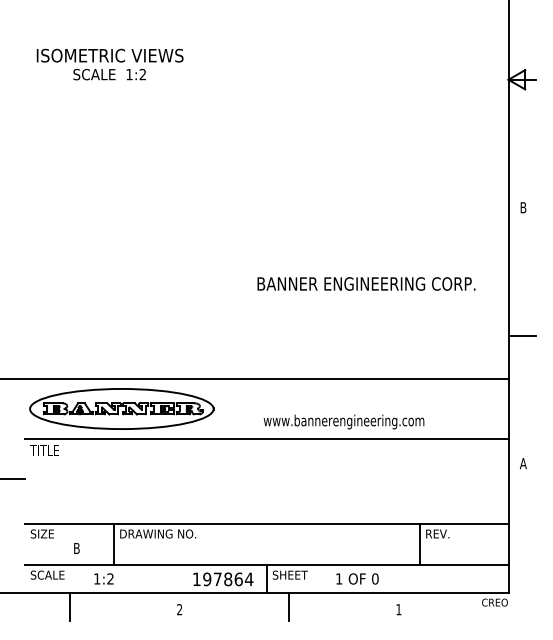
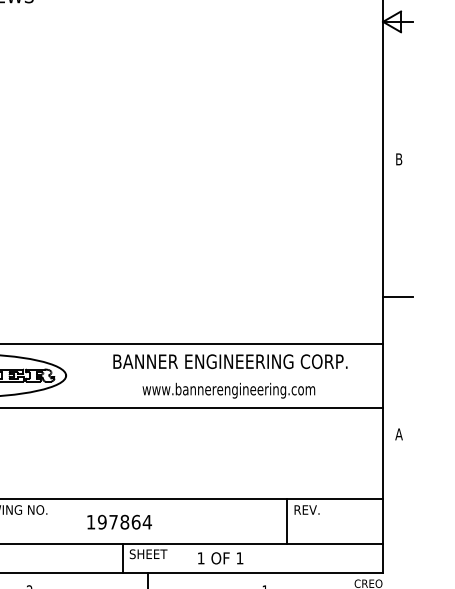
text: (366, 283) -> (230, 361), moved
text: (343, 421) -> (228, 390), moved
text: (375, 578) -> (240, 557), 0 -> 1
text: (223, 579) -> (119, 522), moved

